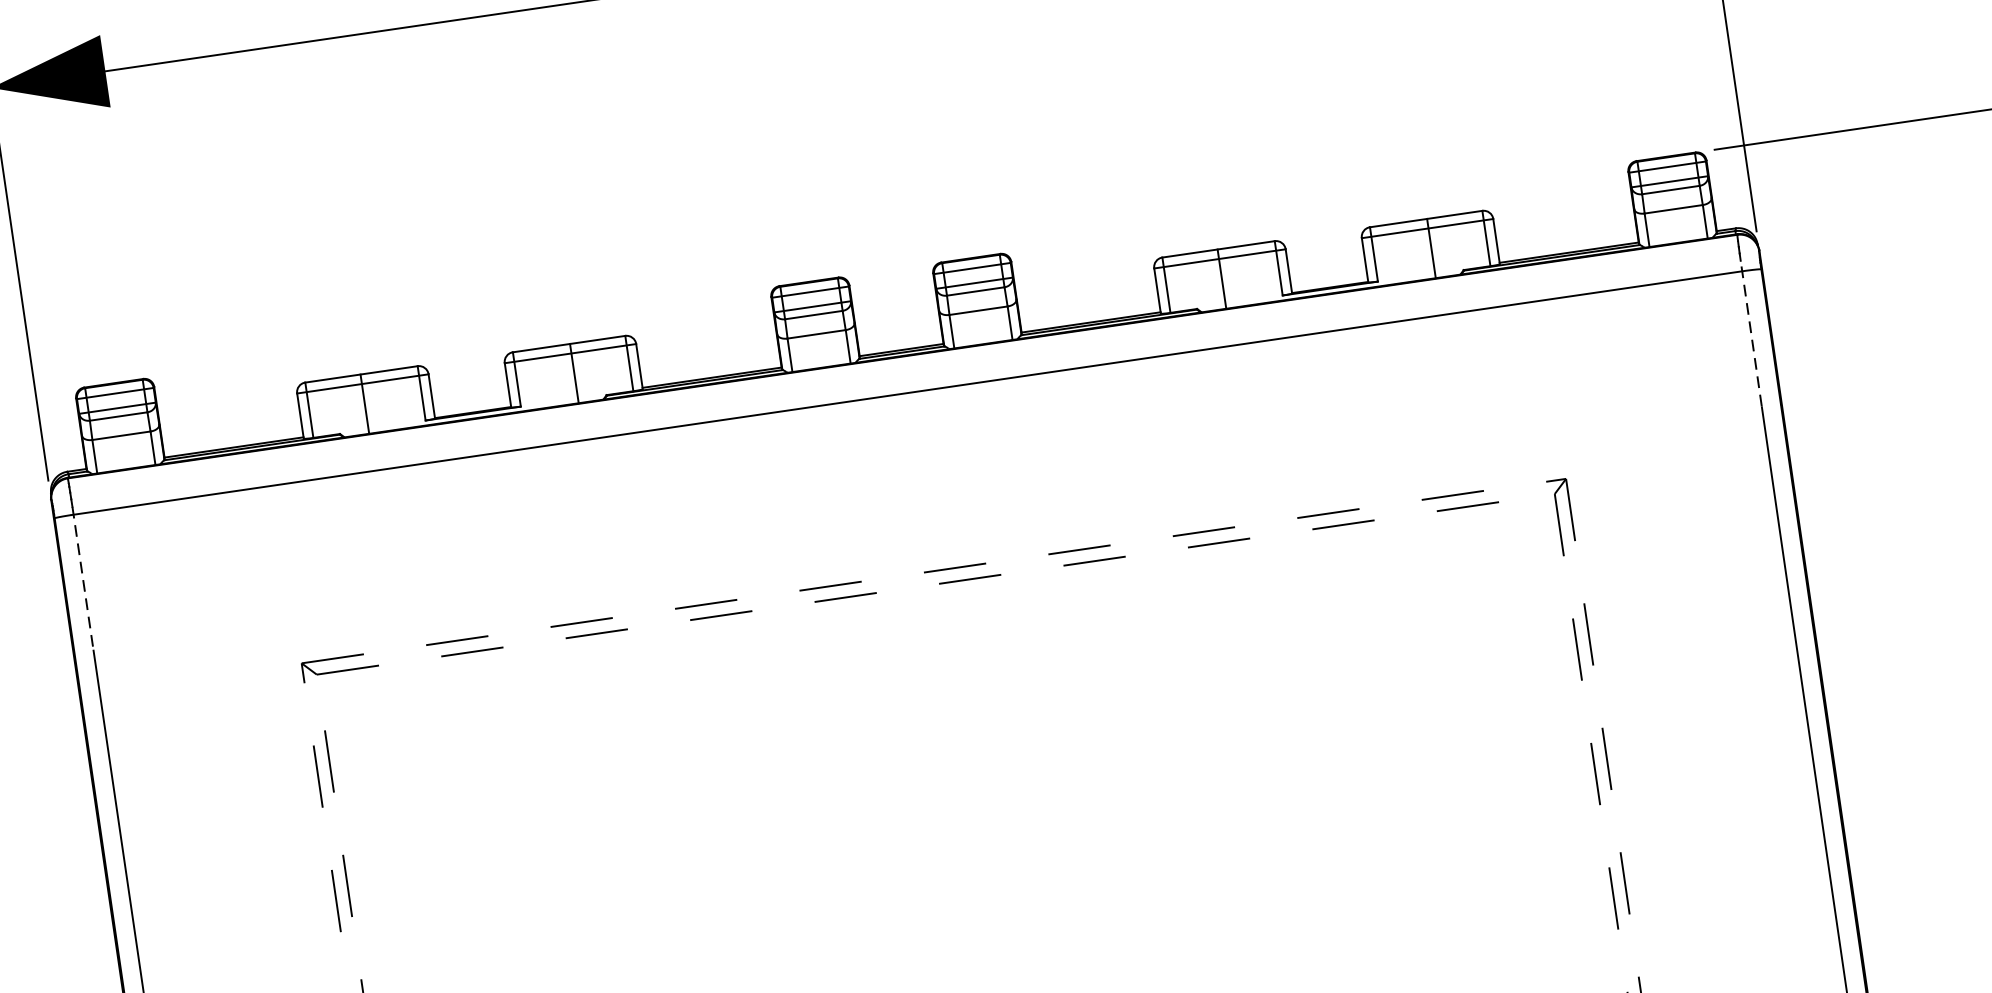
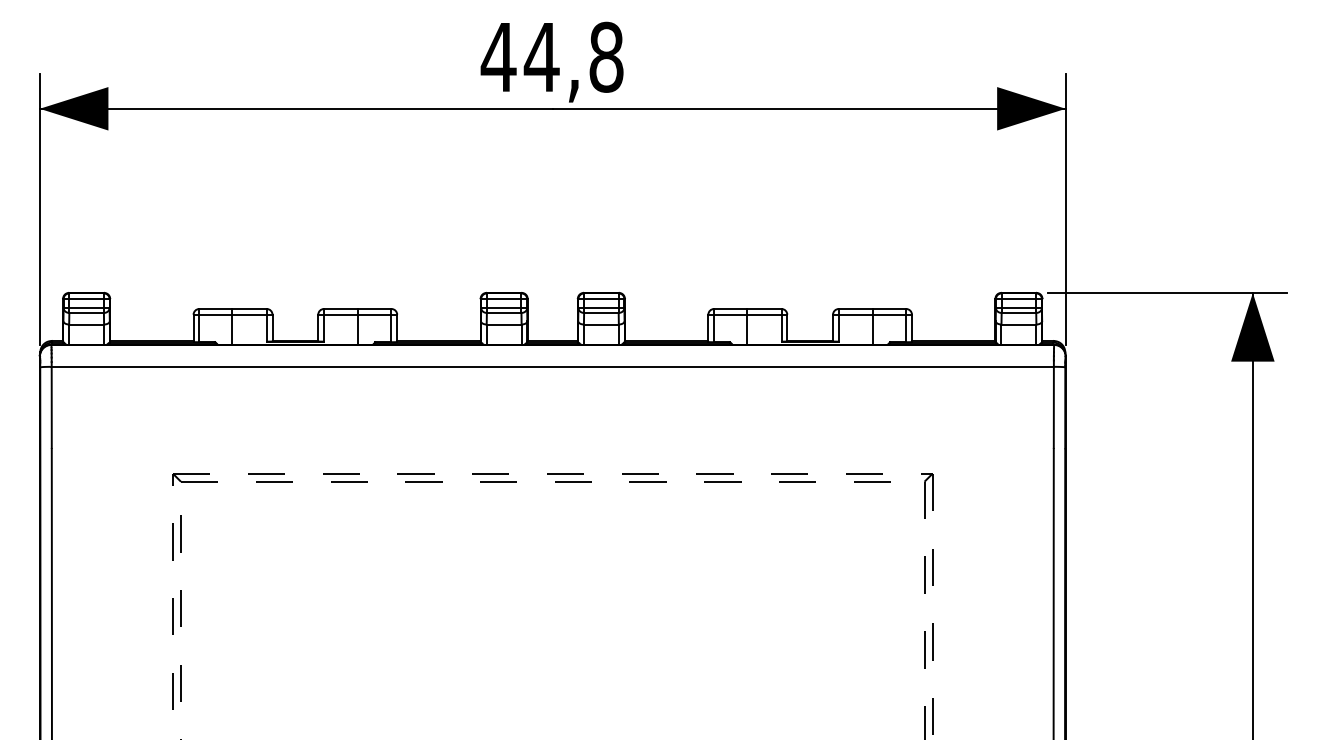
line: (1750, 334) -> (1053, 404), dashed -> solid
line: (82, 579) -> (51, 405), dashed -> solid

